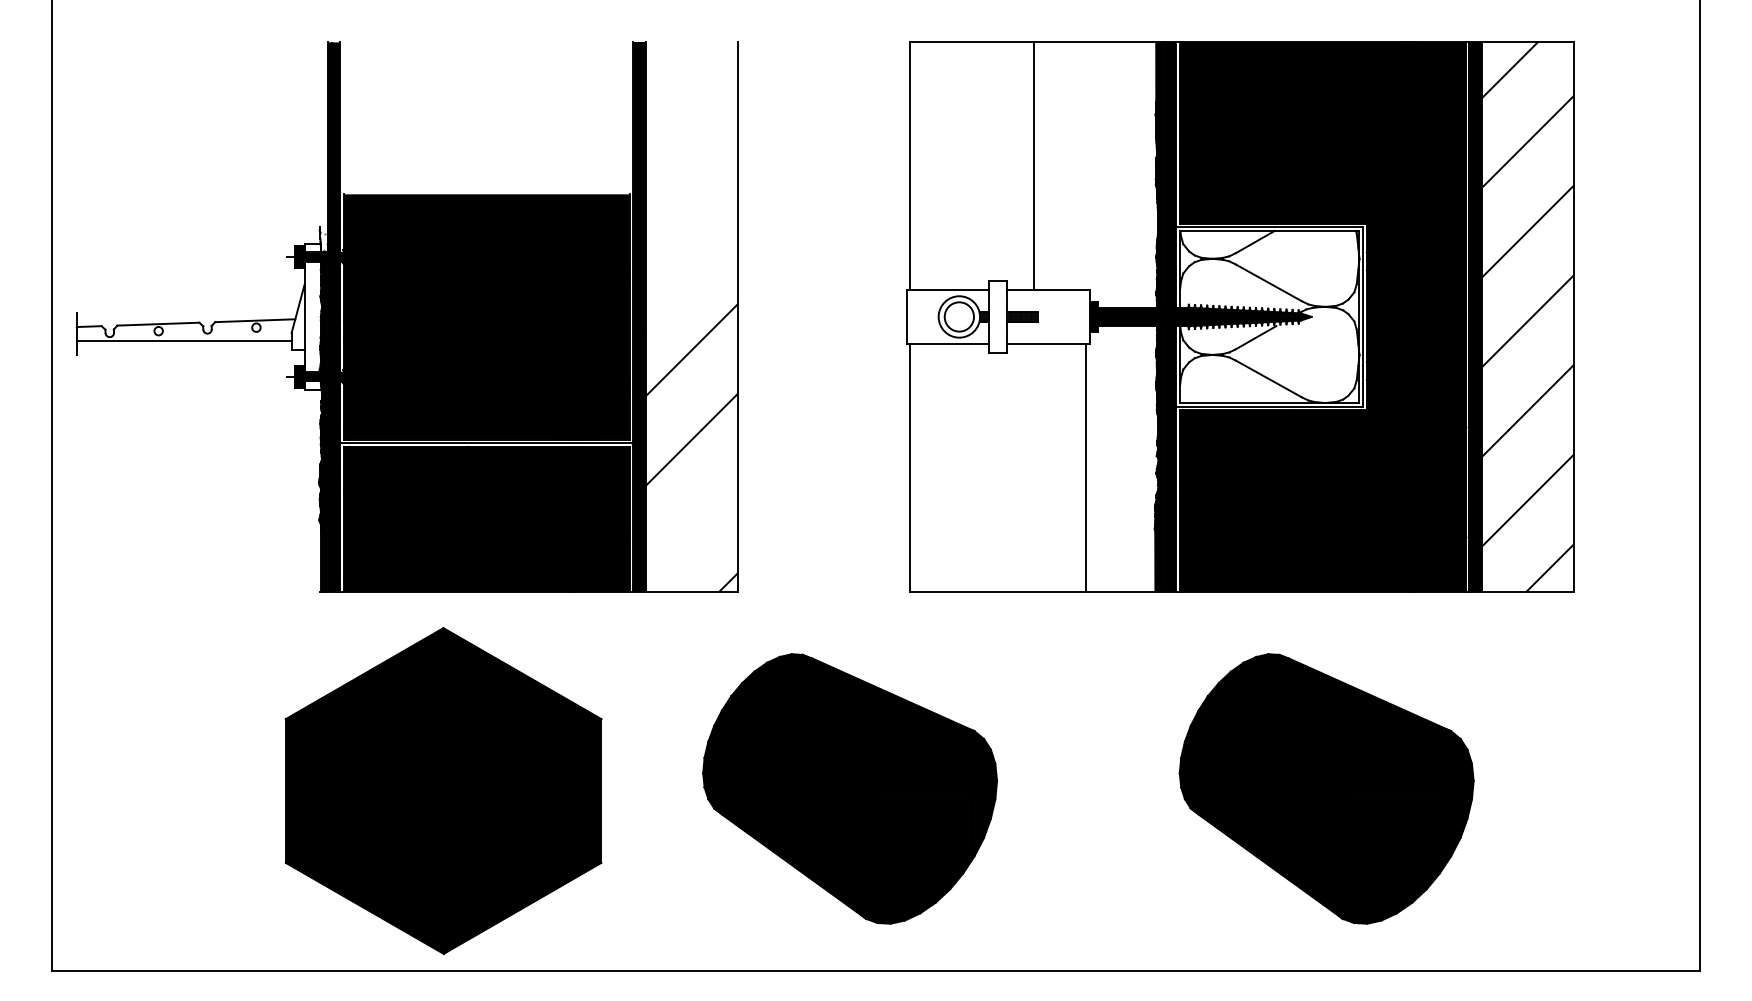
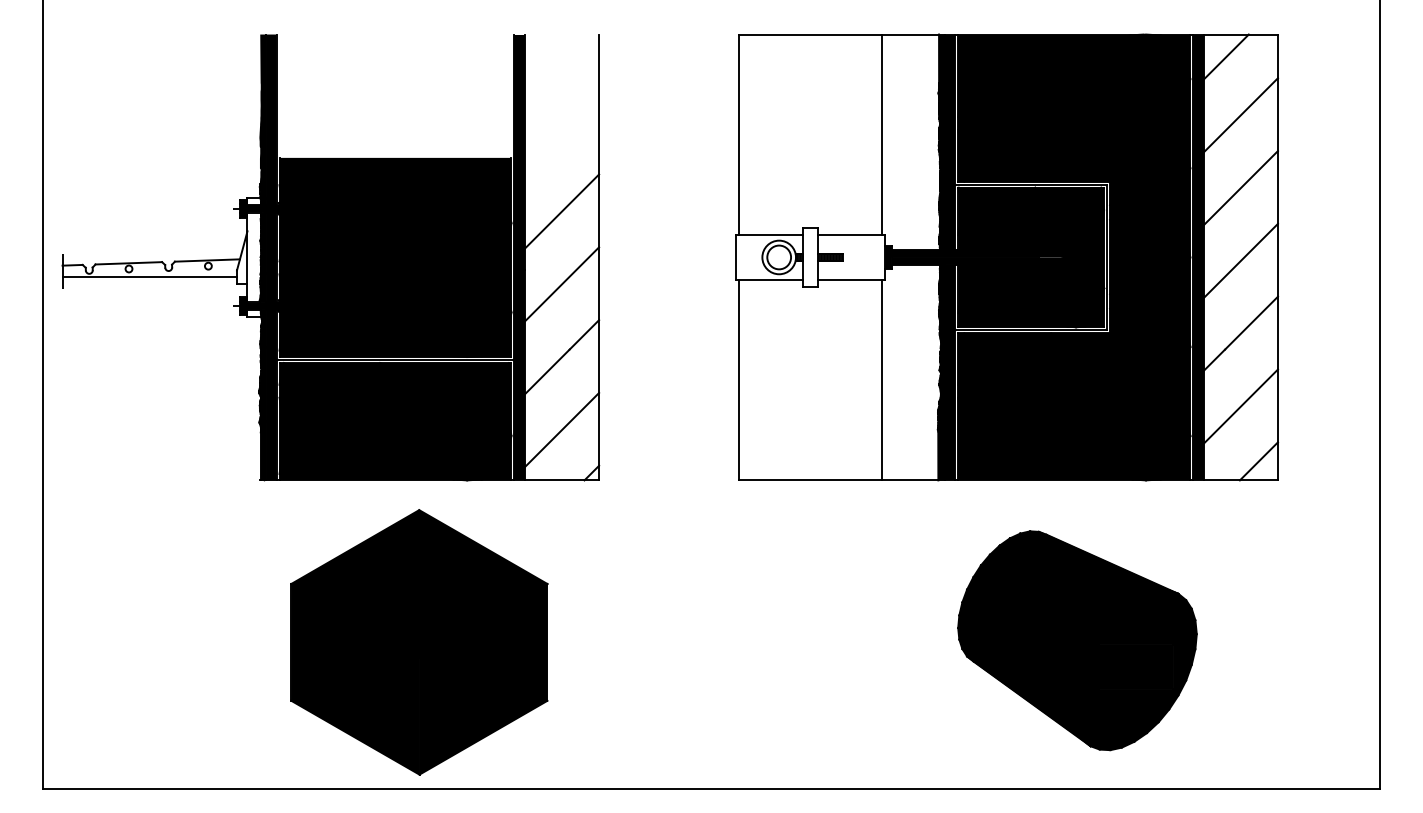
fill: (323, 147) -> (262, 119), added
line: (1034, 165) -> (882, 134), moved
line: (691, 260) -> (561, 211), added
fill: (1270, 317) -> (1031, 257), added
line: (691, 528) -> (561, 429), added
part: (850, 788) -> (690, 640), removed
part: (443, 791) -> (419, 642), moved

